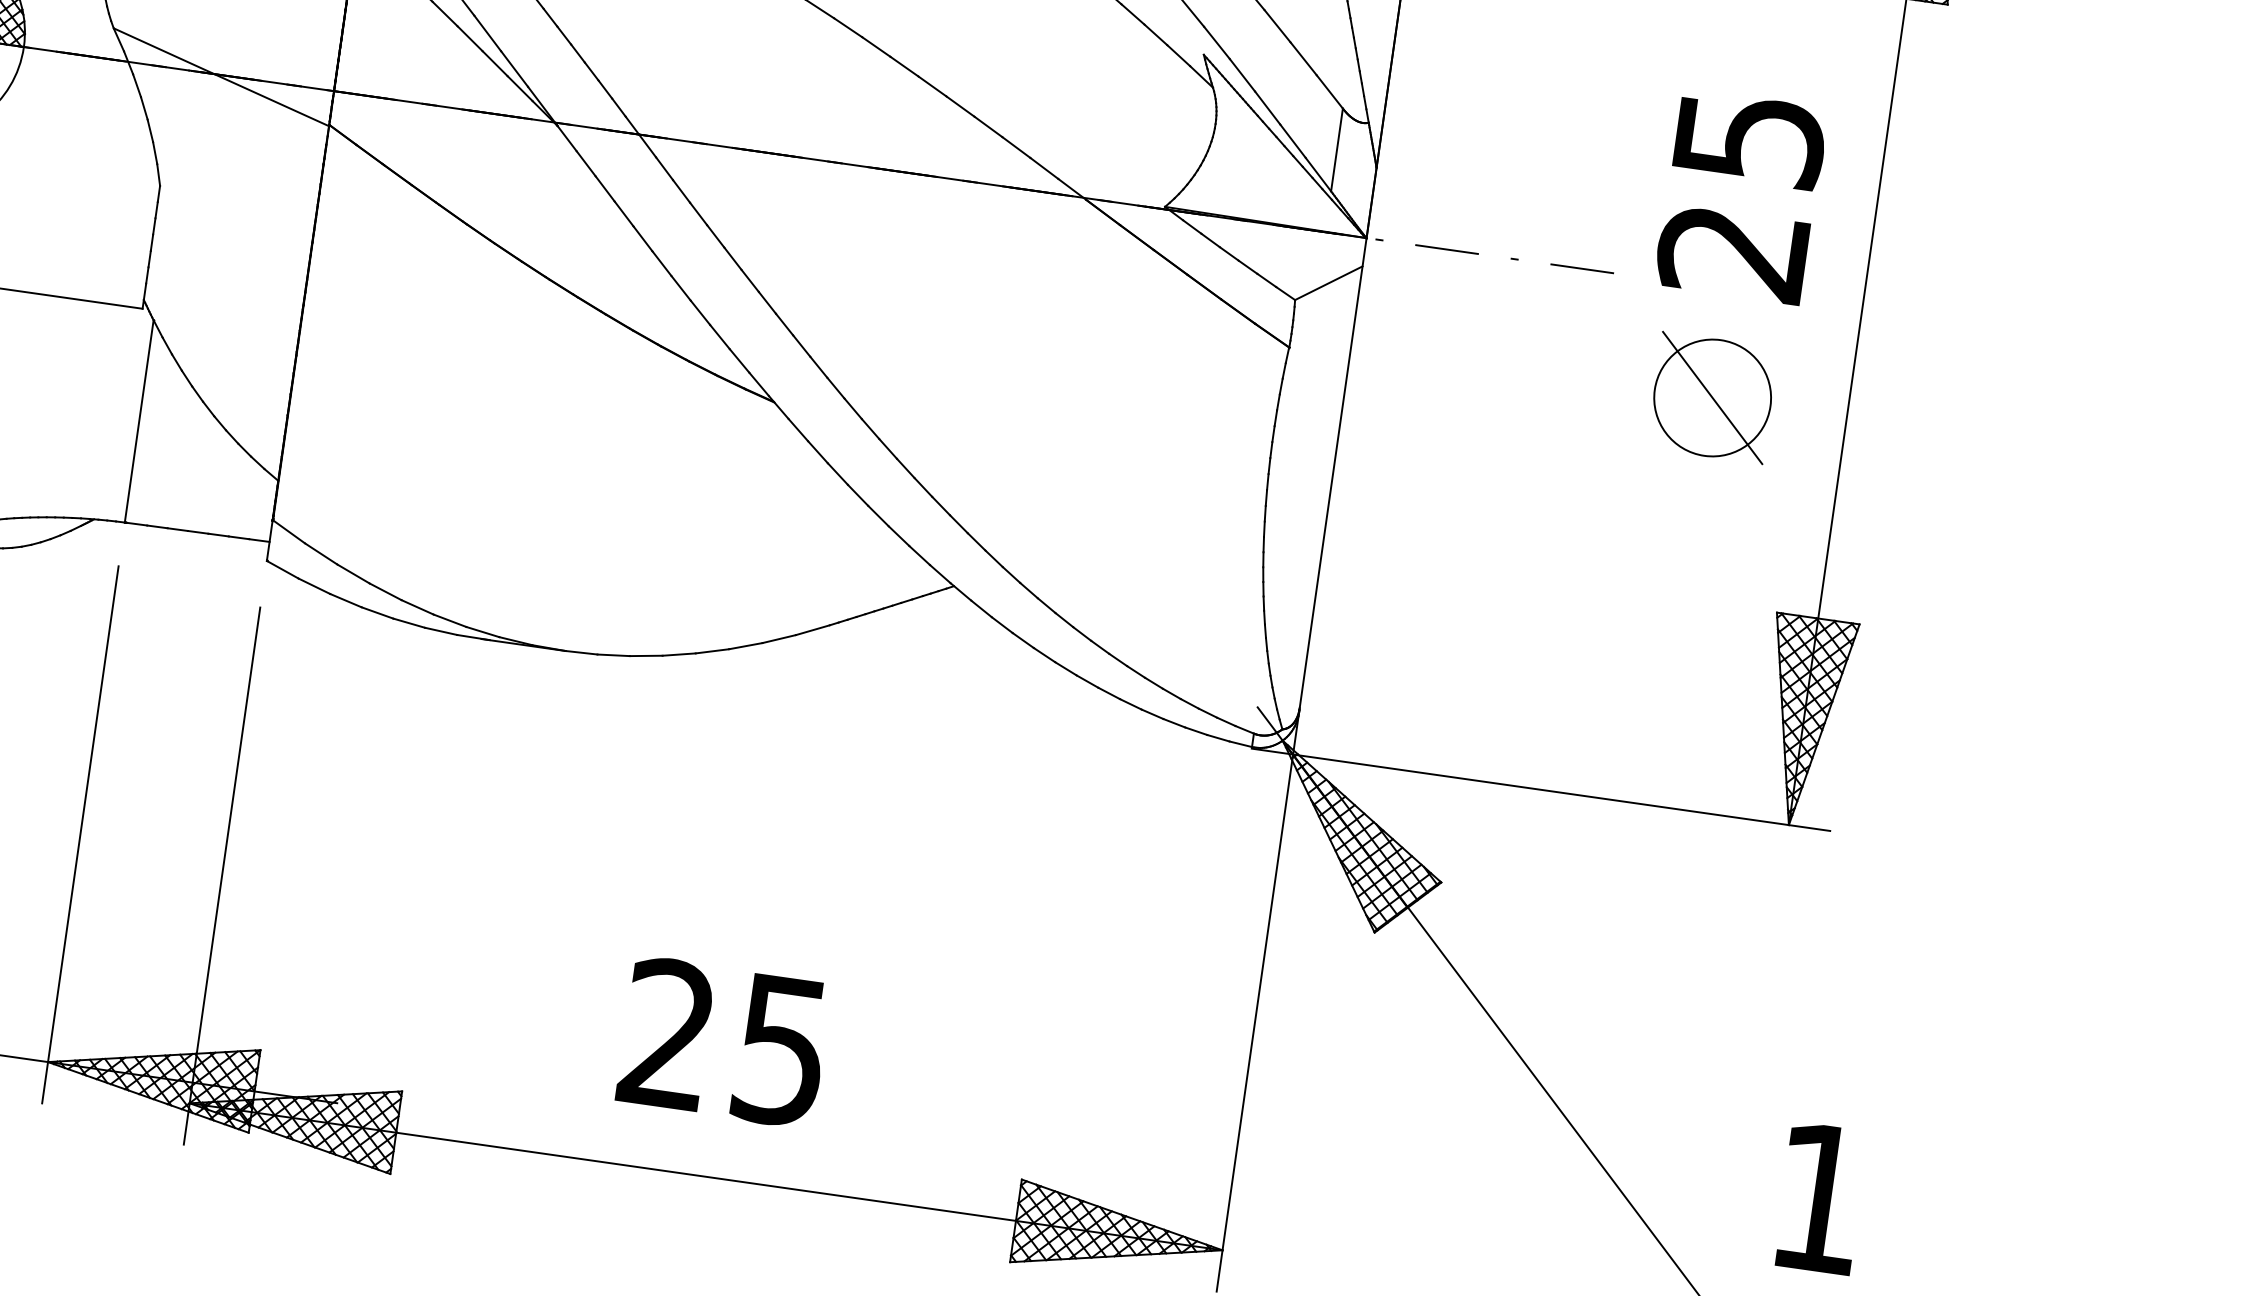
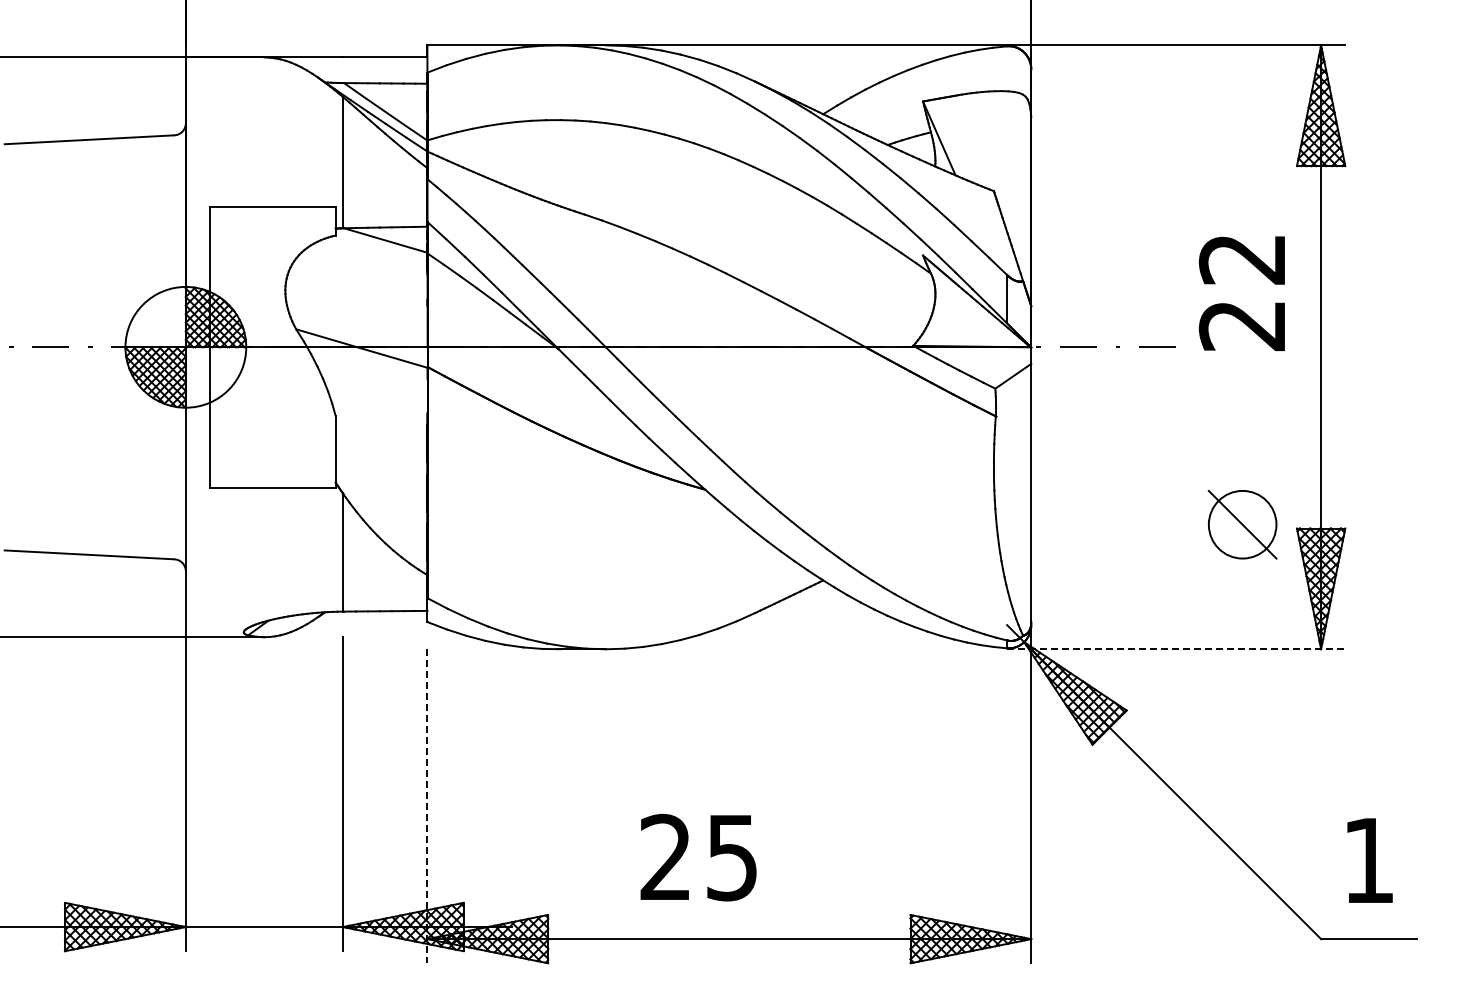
text: (1749, 139) -> (1242, 259), 25 -> 22
part: (1712, 397) -> (1242, 524), moved
line: (1541, 790) -> (1176, 649), solid -> dashed
line: (222, 876) -> (427, 806), solid -> dashed
text: (723, 1042) -> (698, 857), moved

